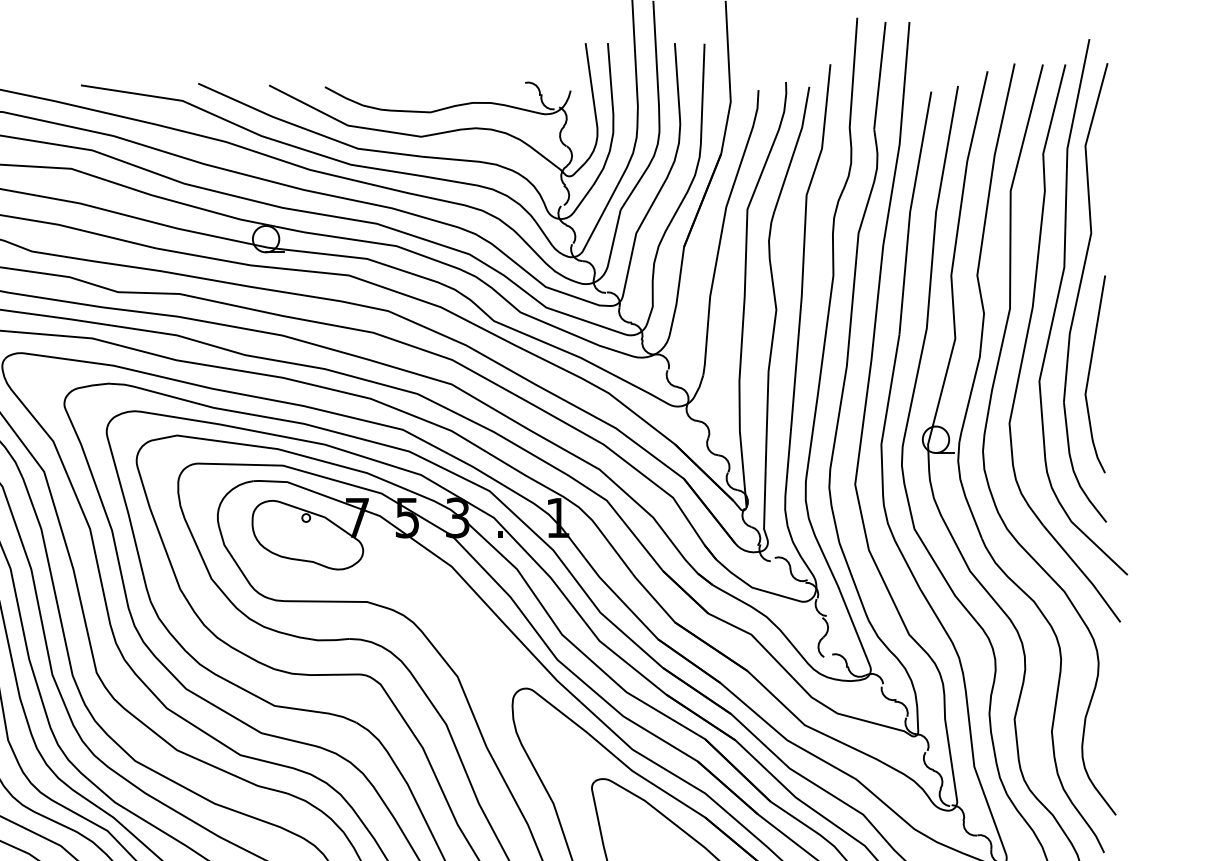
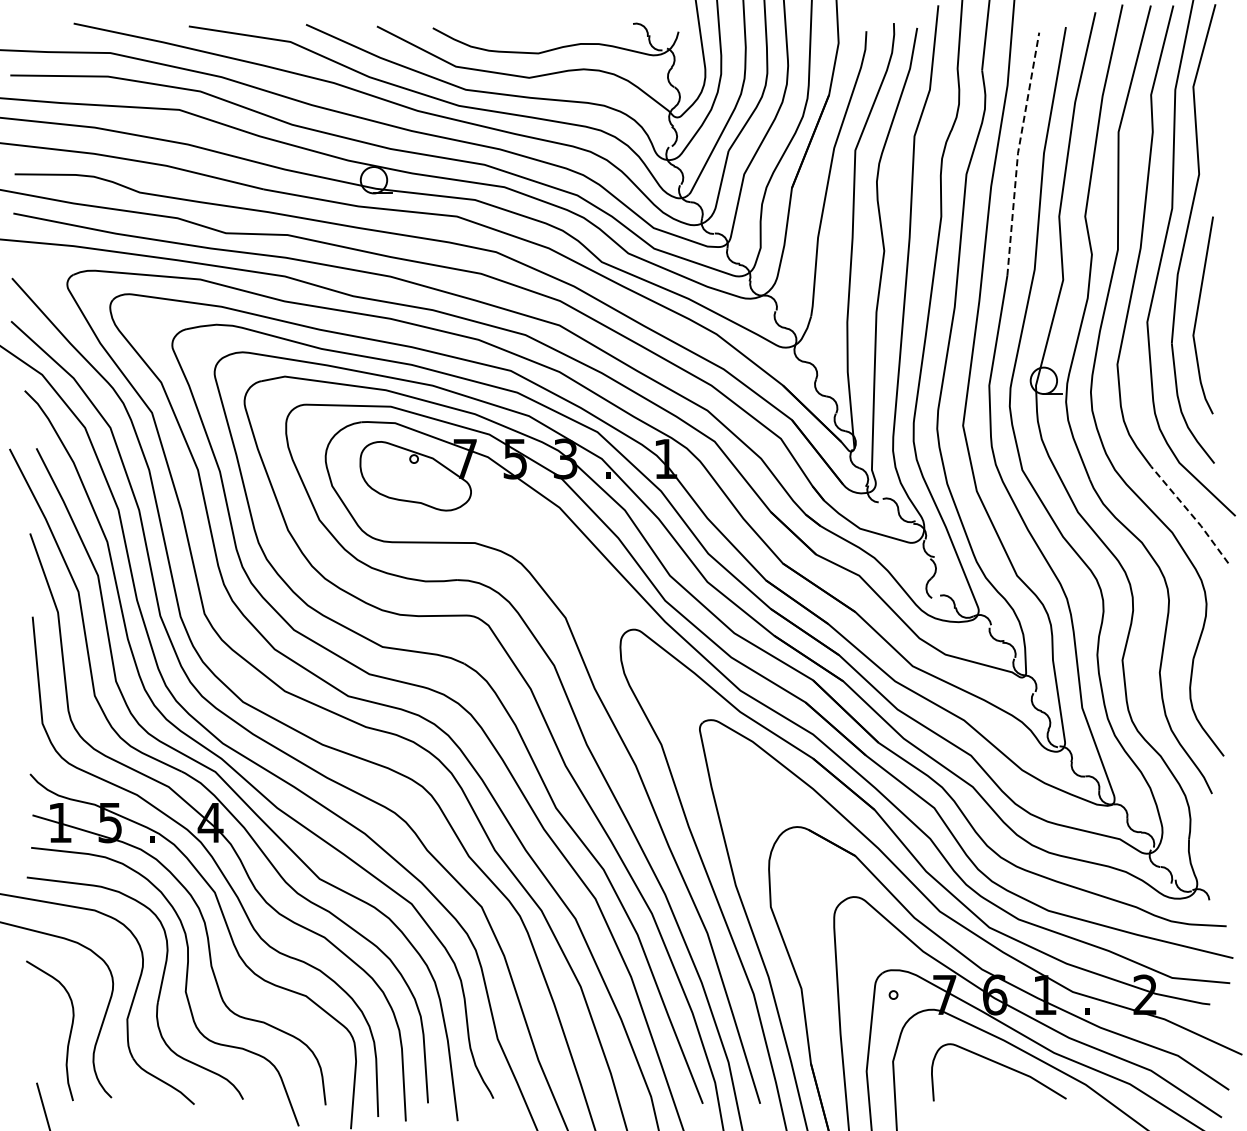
line: (910, 212) -> (1018, 153), solid -> dashed
line: (1083, 573) -> (1191, 514), solid -> dashed

